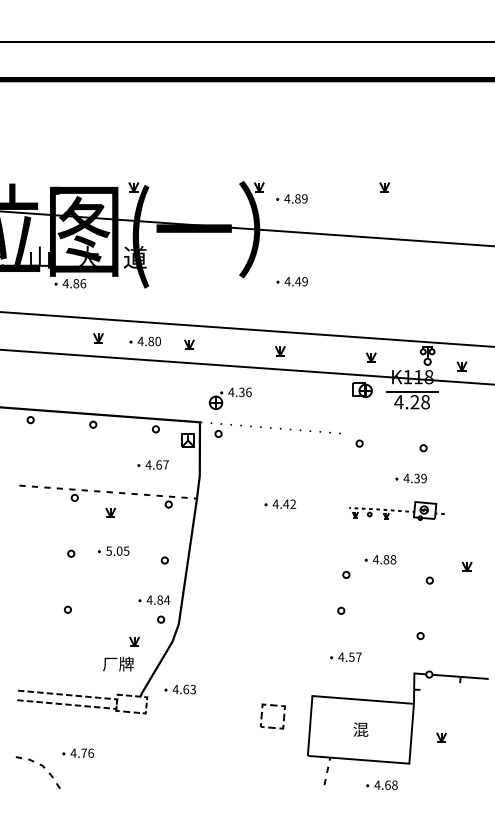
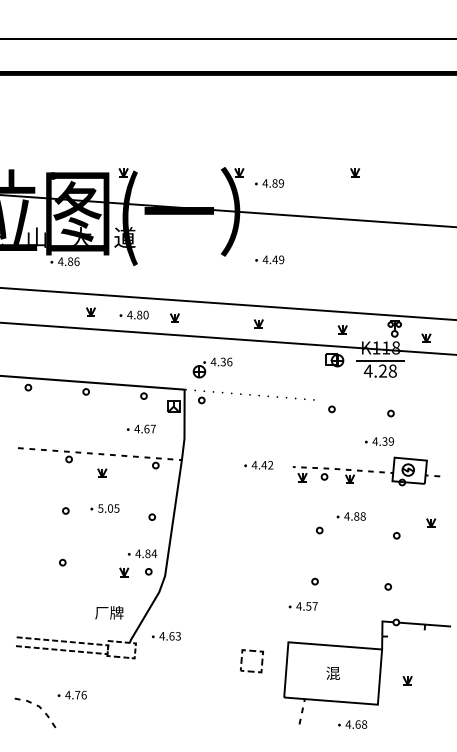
part: (397, 510) -> (366, 471), size x1.67
part: (340, 610) -> (314, 581), moved
part: (134, 642) -> (124, 572), moved
text: (345, 657) -> (302, 606), moved

